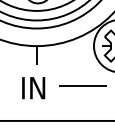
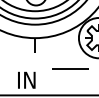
text: (33, 87) -> (26, 79), moved

